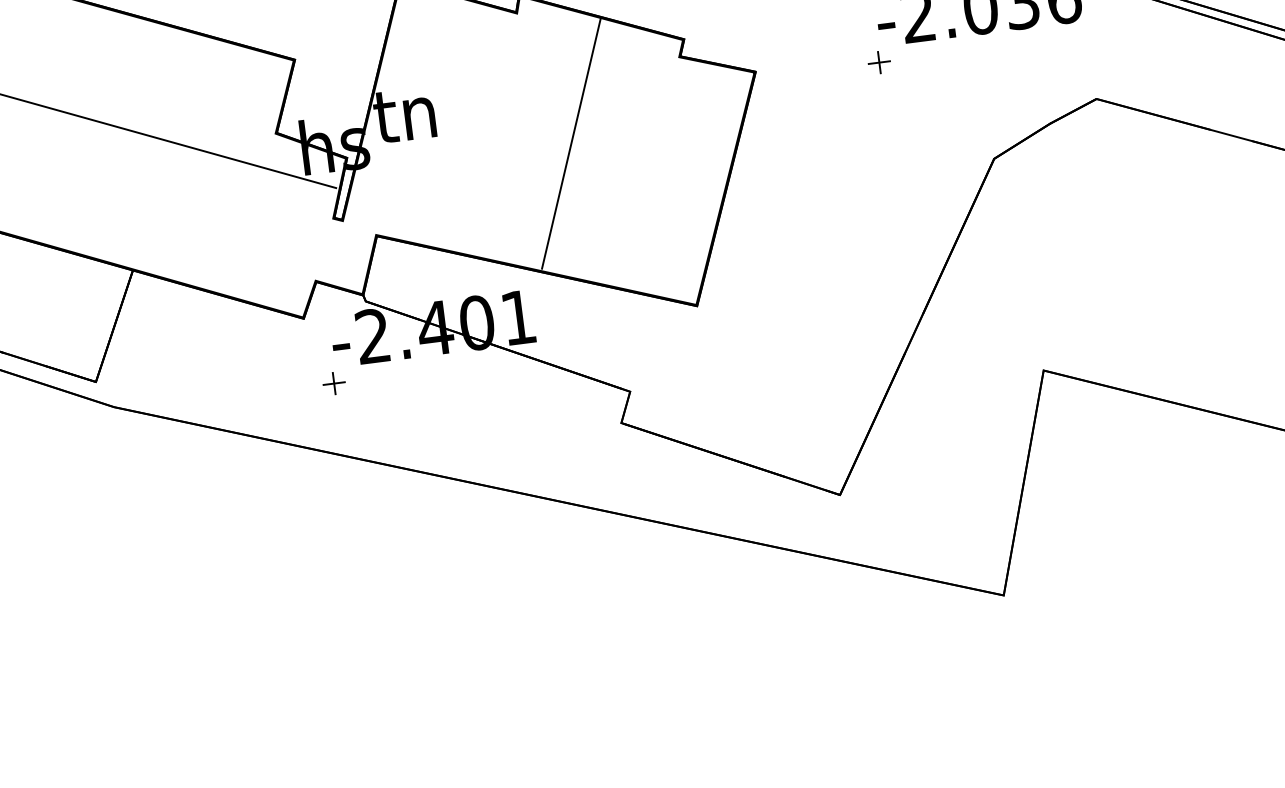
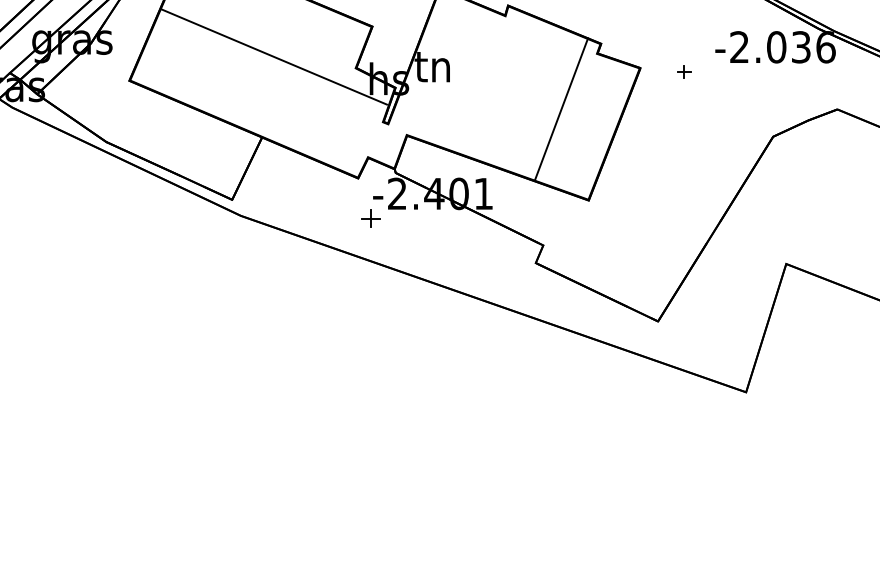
part: (879, 61) -> (684, 71), moved
line: (571, 144) -> (561, 109), moved
part: (333, 383) -> (370, 218), size x1.4

